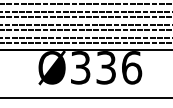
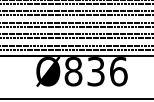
text: (80, 67) -> (73, 71), Ø336 -> Ø836

